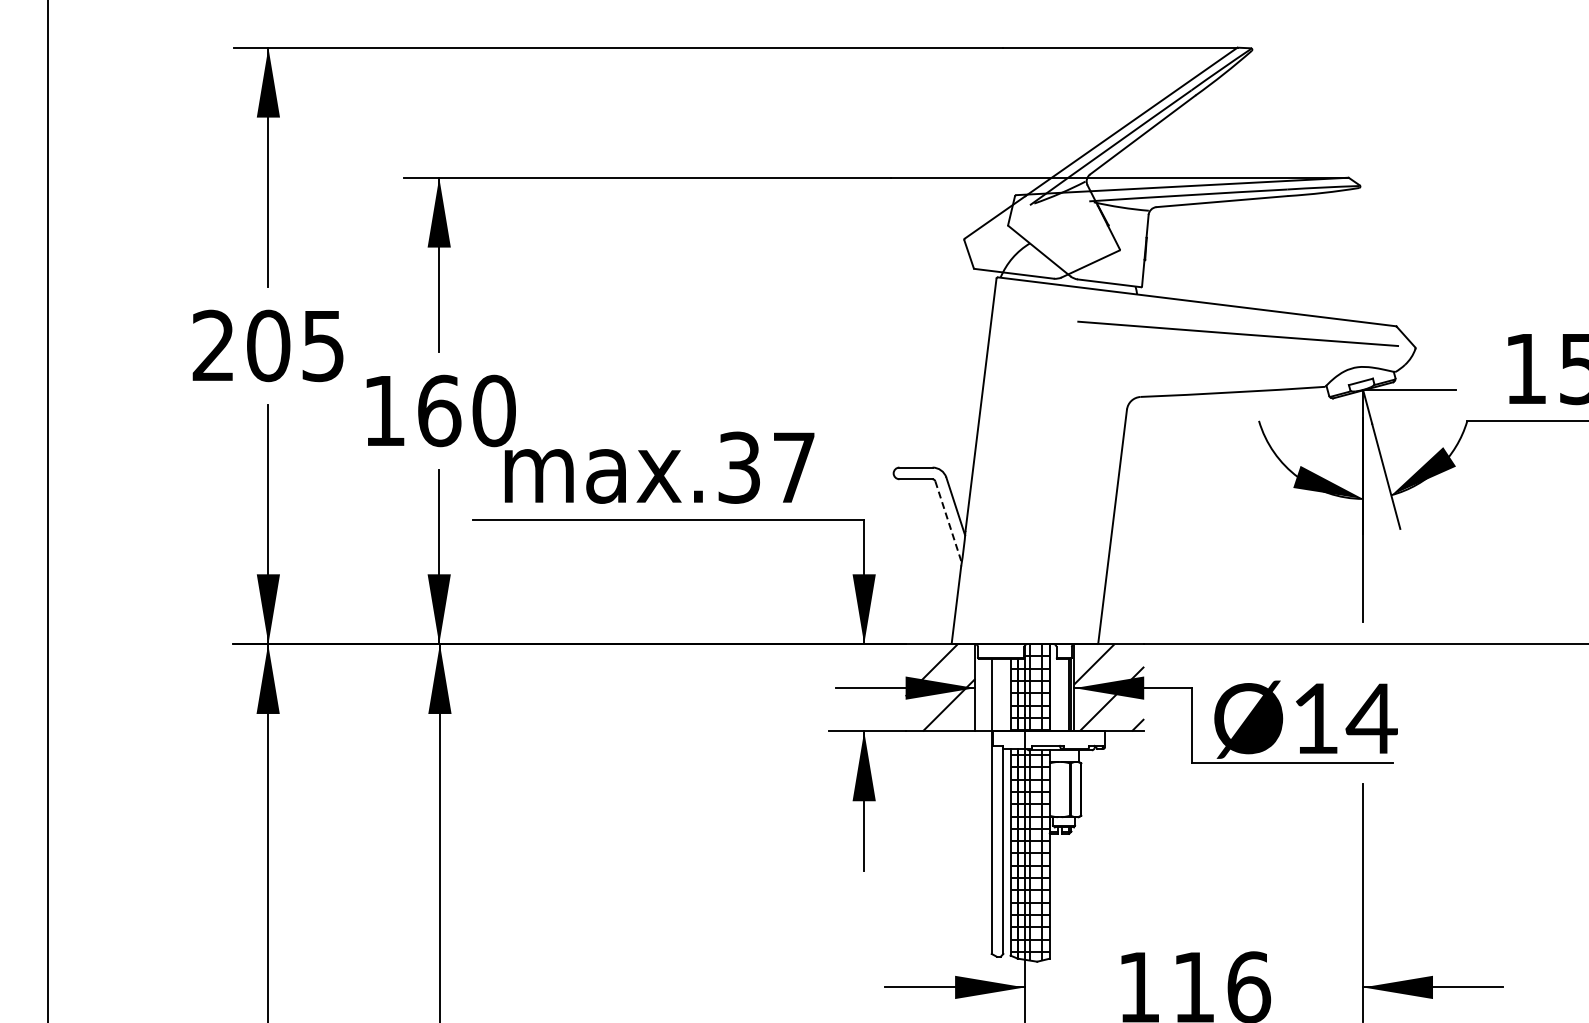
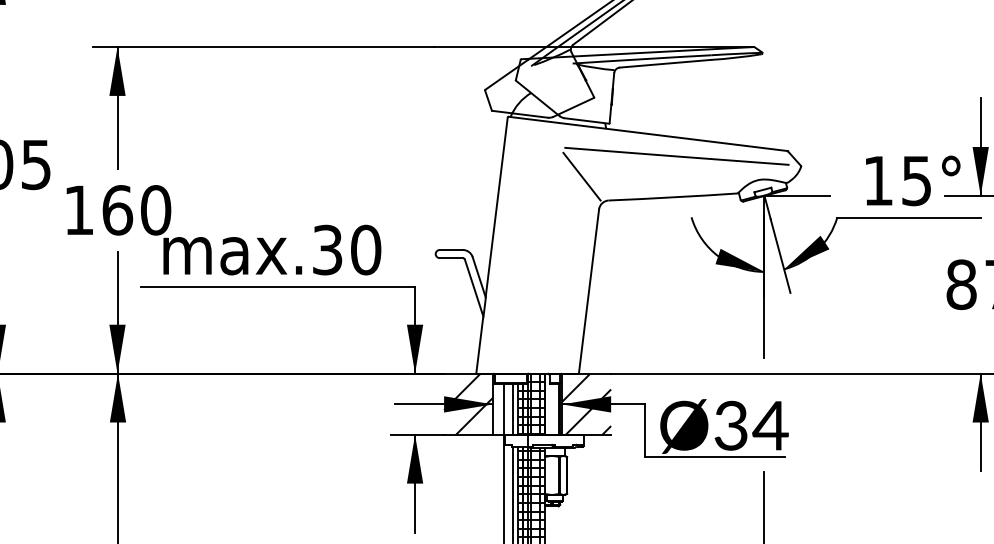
line: (1102, 362) -> (581, 176), added
text: (793, 467) -> (365, 249), max.37 -> max.30
line: (948, 521) -> (474, 287), dashed -> solid
line: (1003, 694) -> (512, 408), added
text: (1315, 718) -> (731, 425), Ø14 -> Ø34

